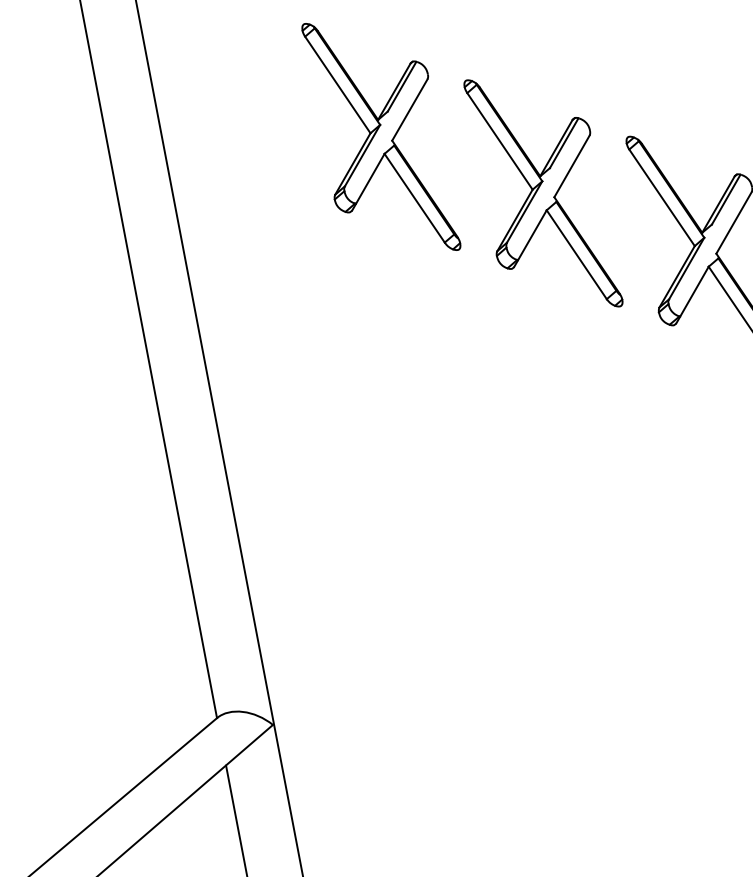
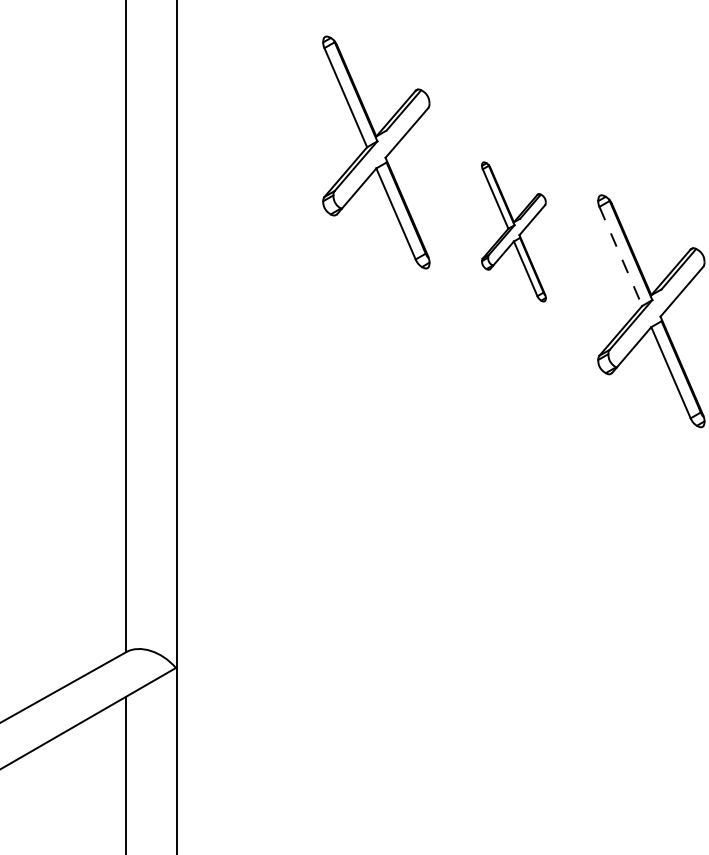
part: (542, 193) -> (513, 231), size x0.6
line: (661, 197) -> (620, 256), solid -> dashed

